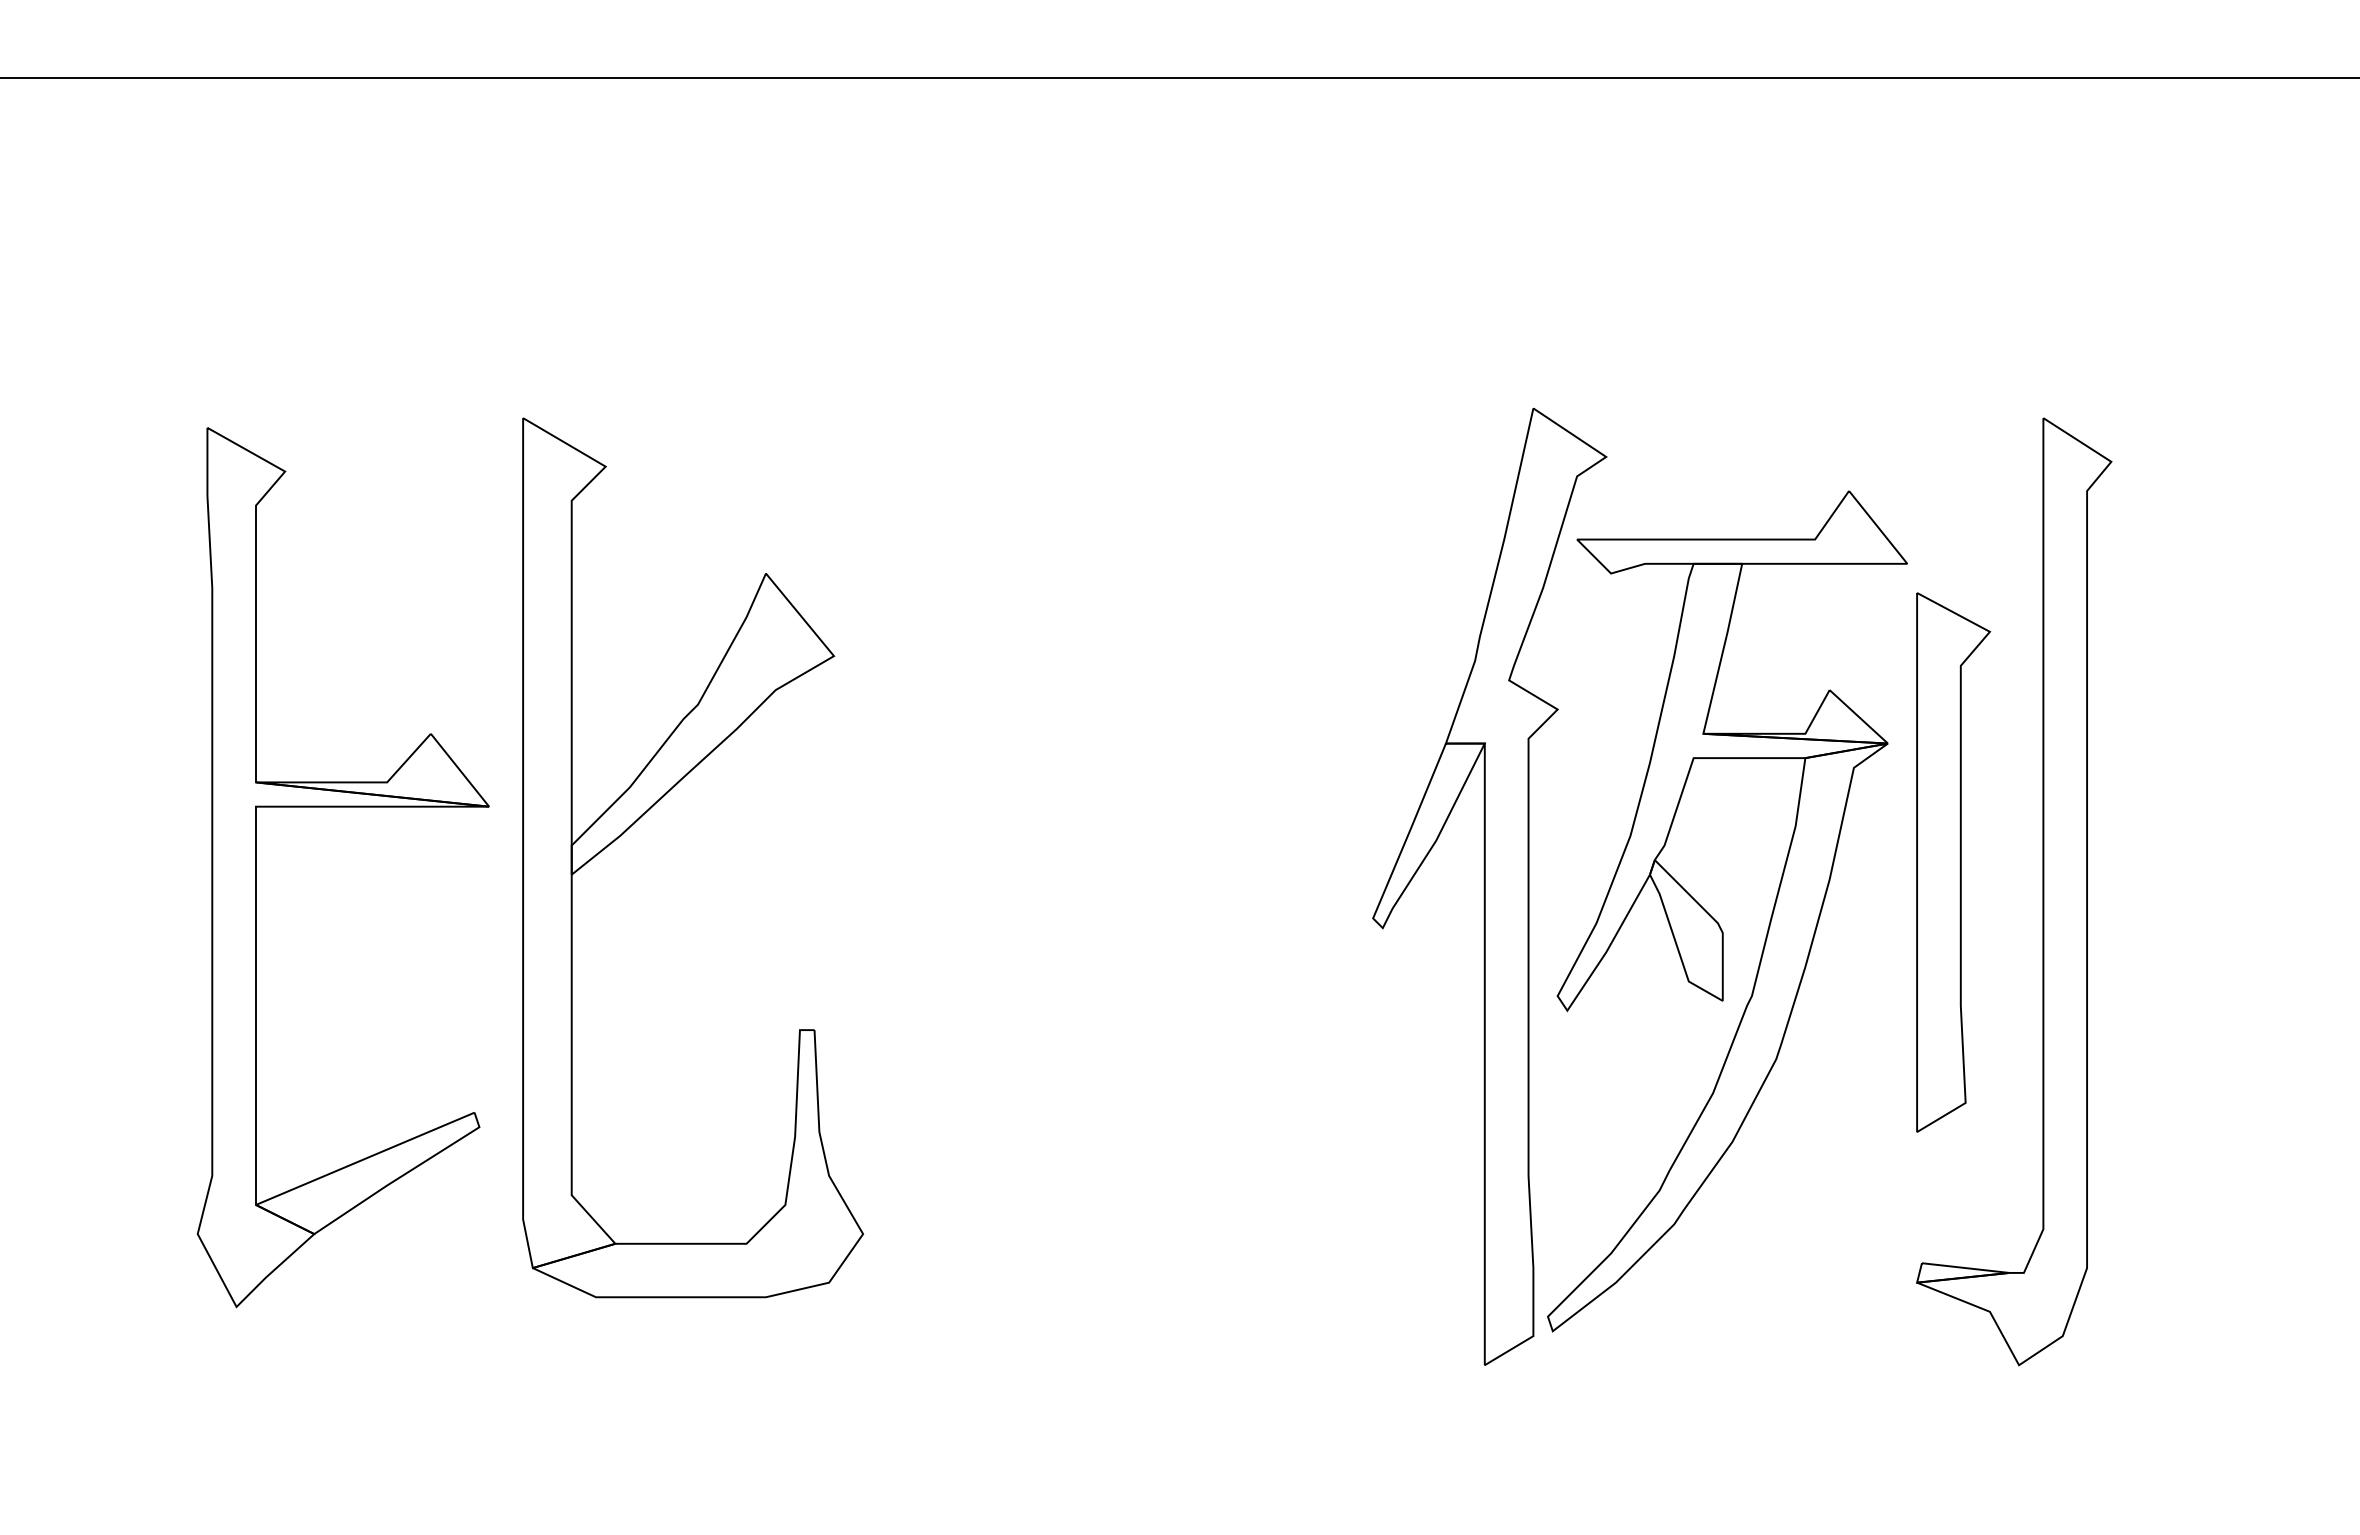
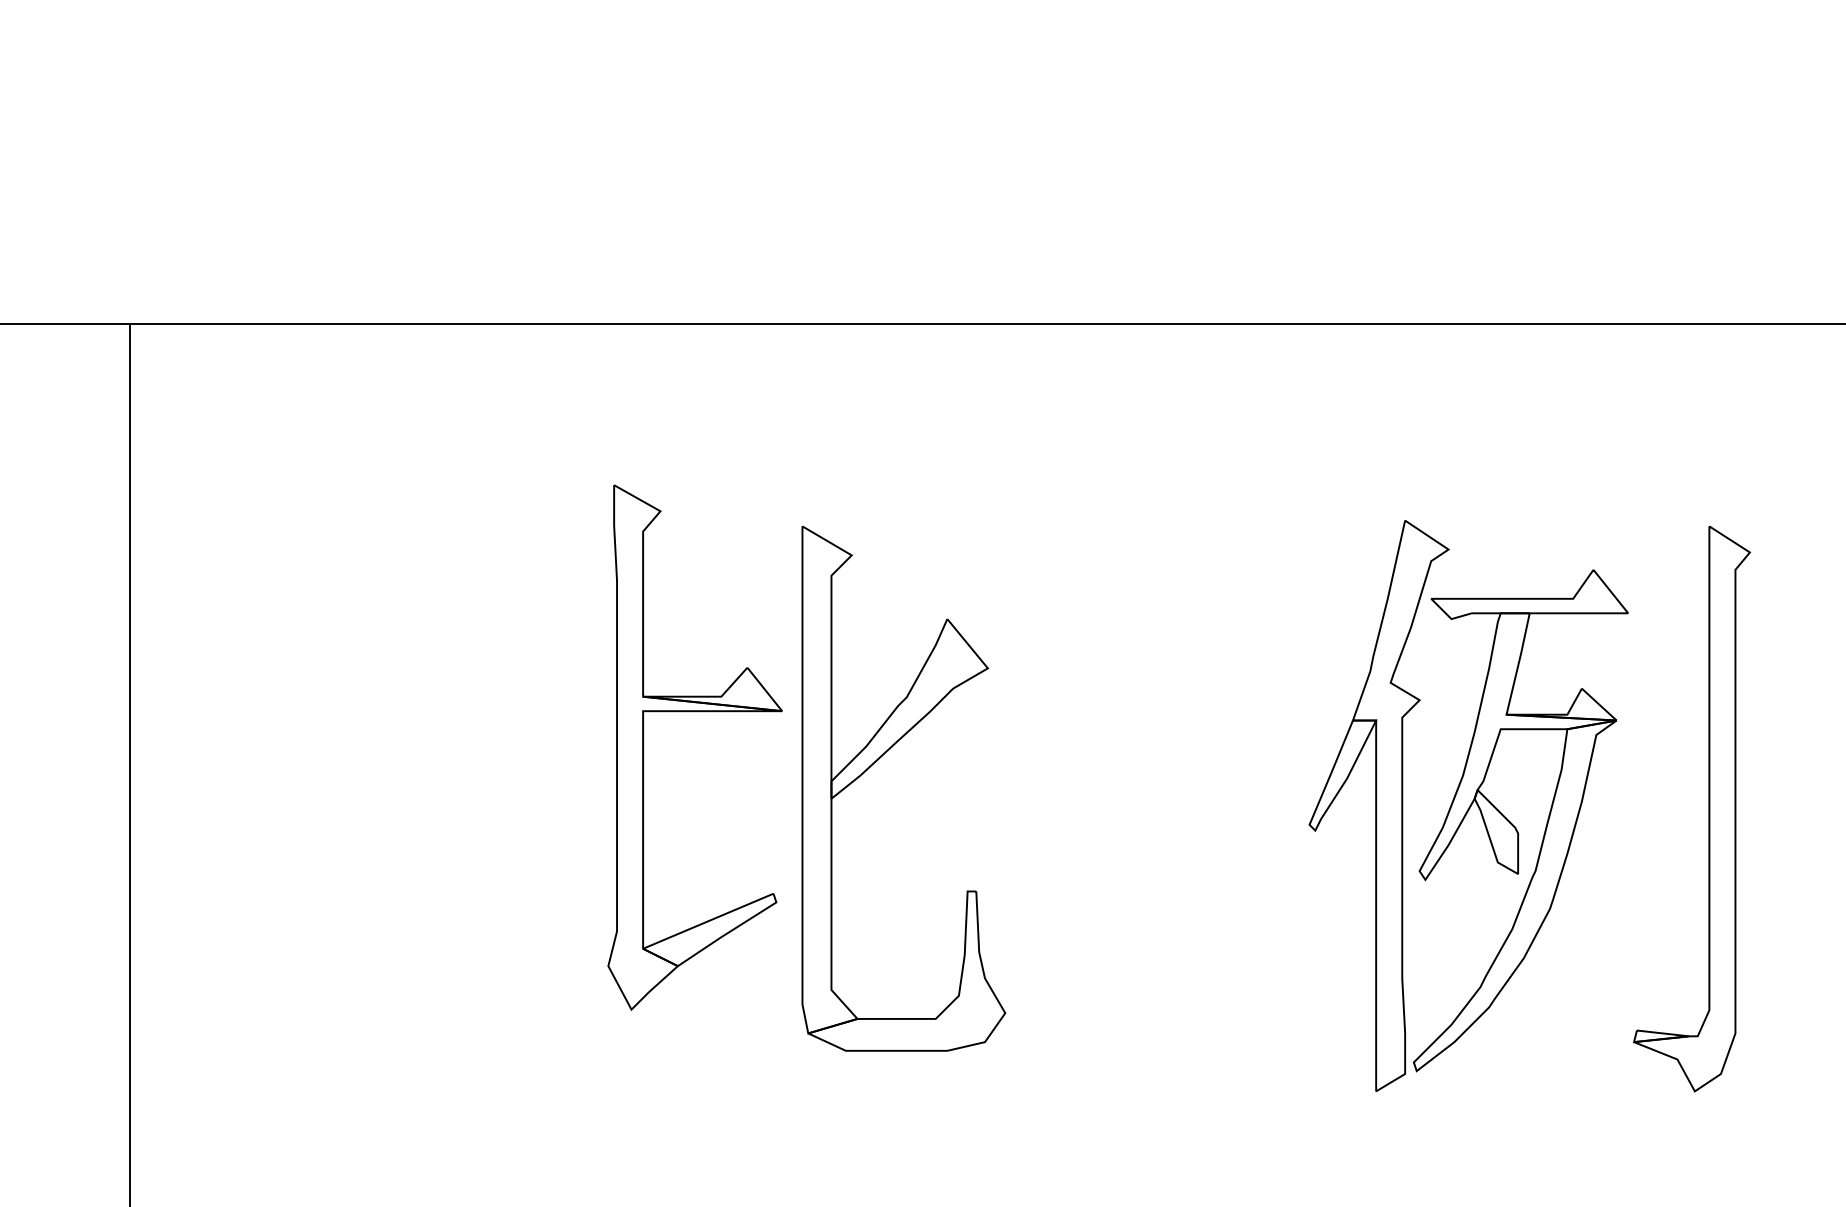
part: (342, 808) -> (694, 712), moved
part: (1953, 862) -> (1655, 791), removed

